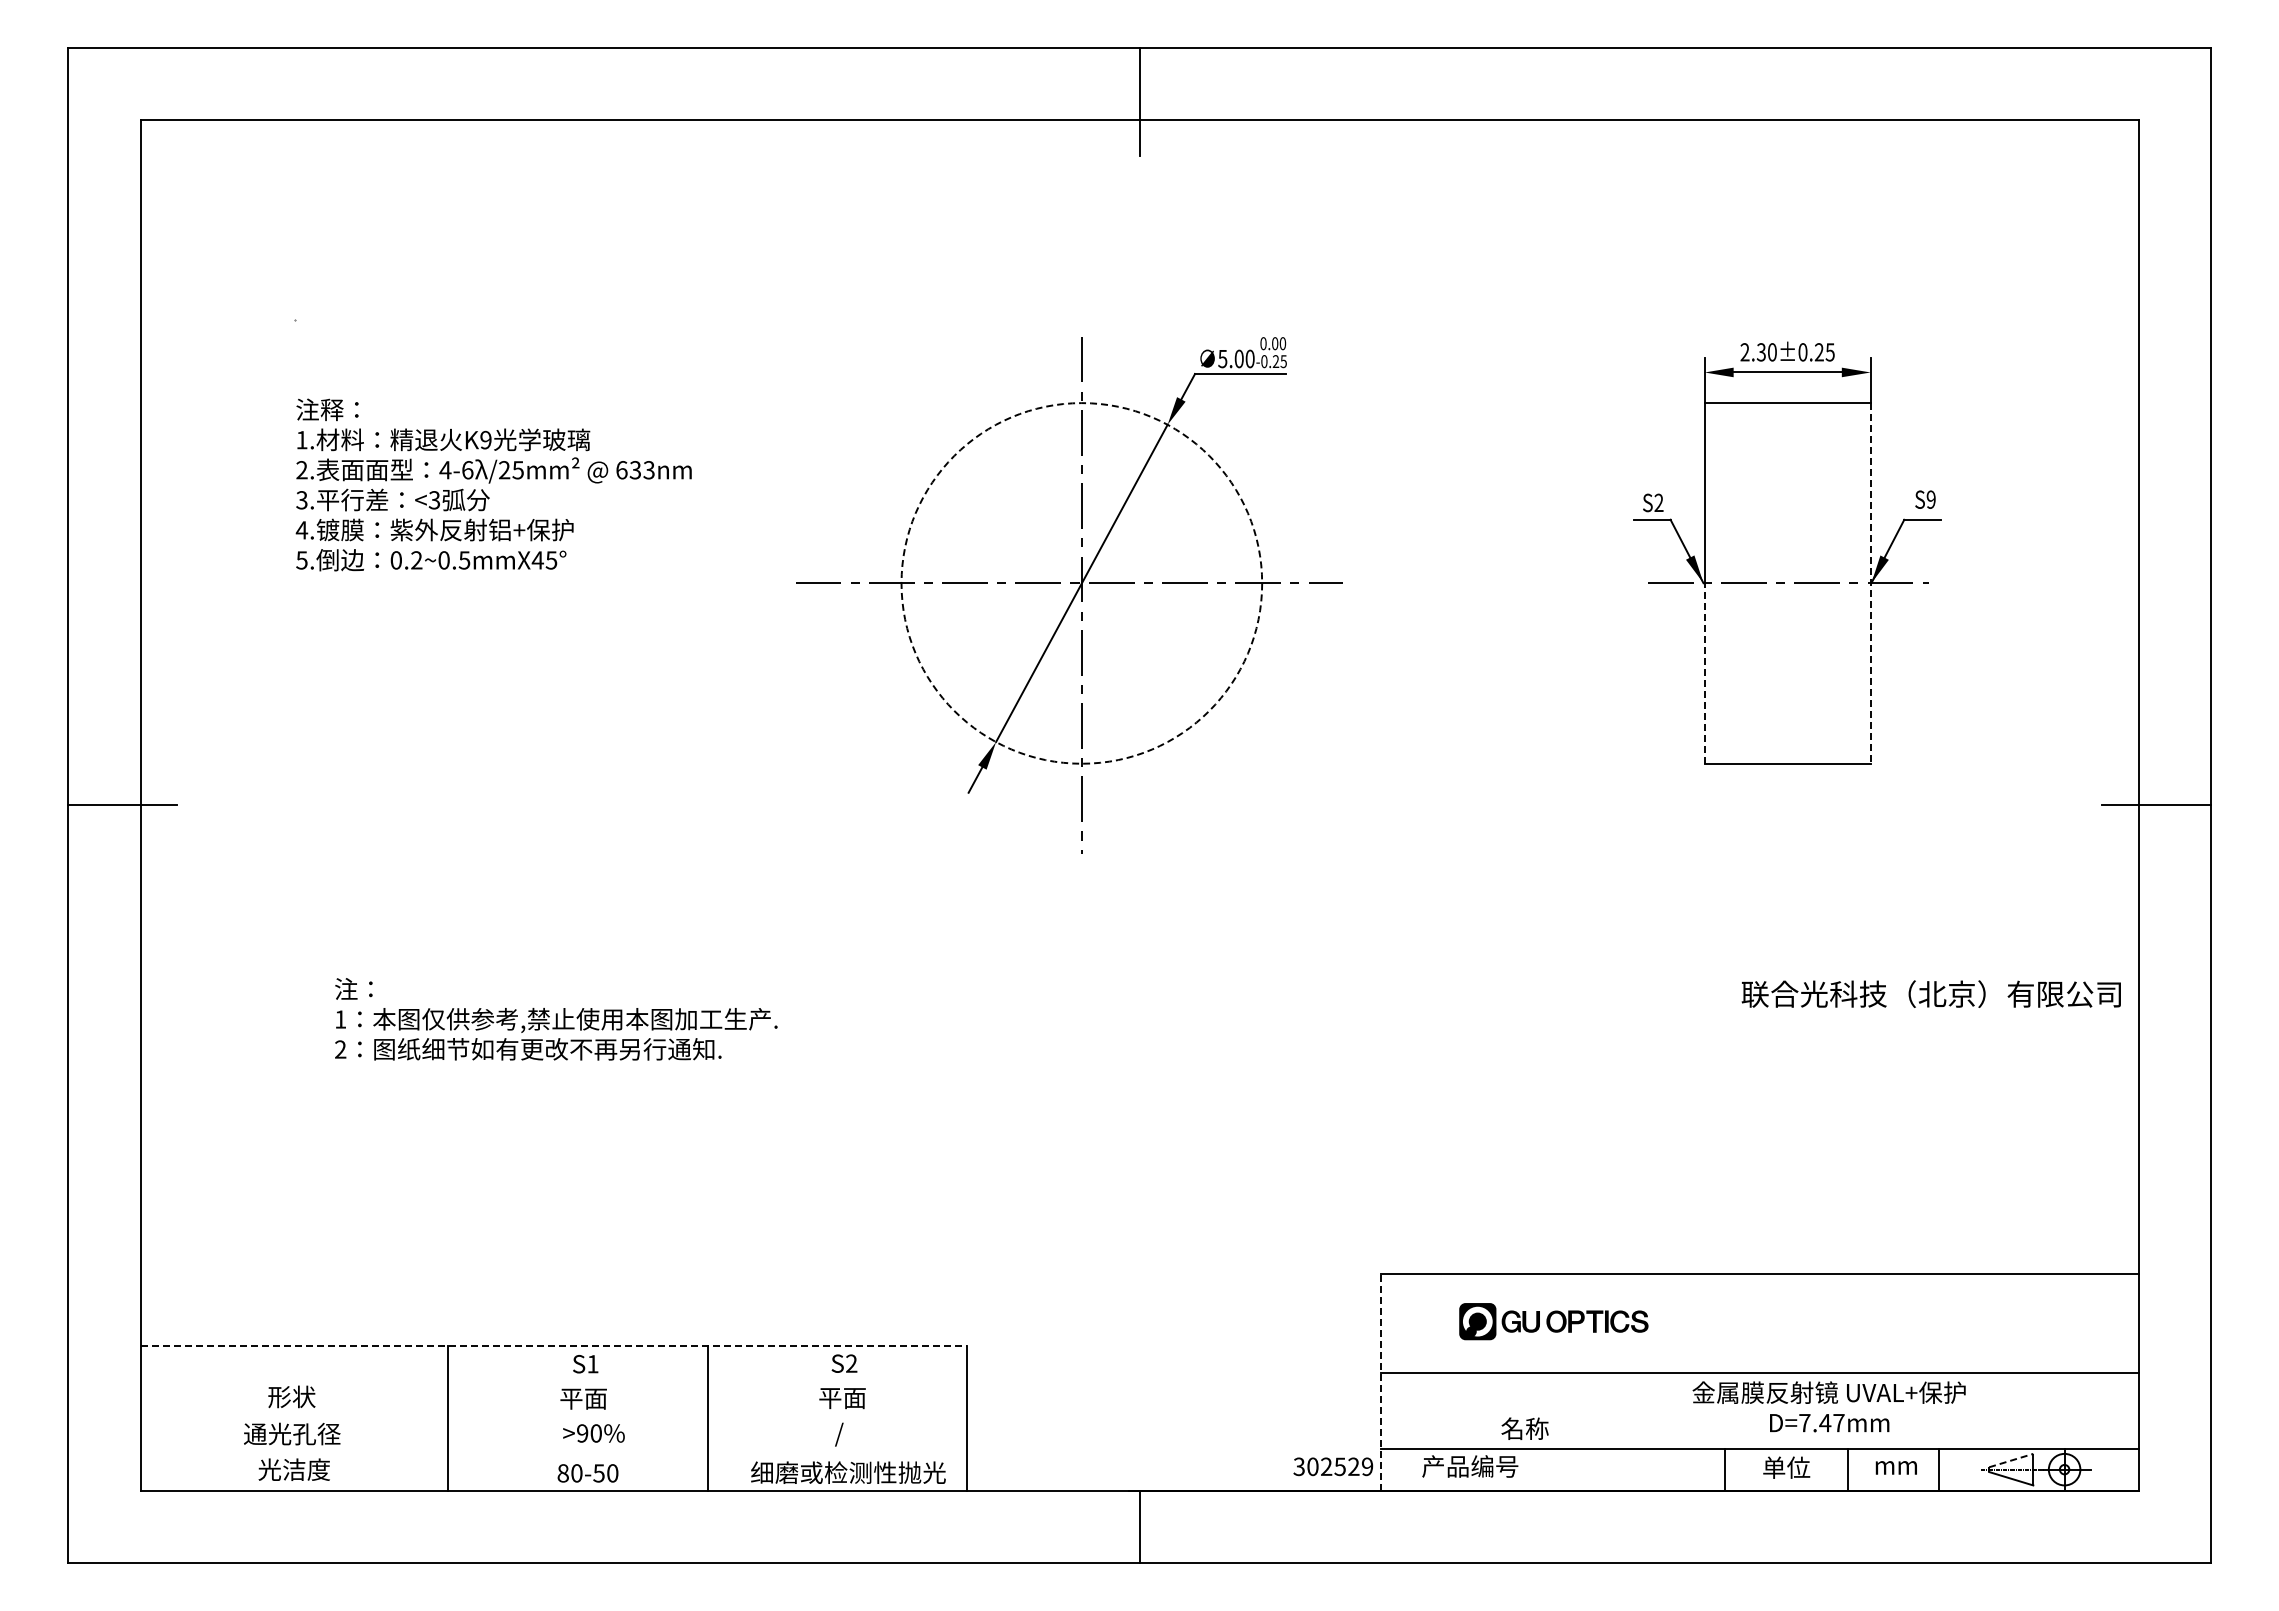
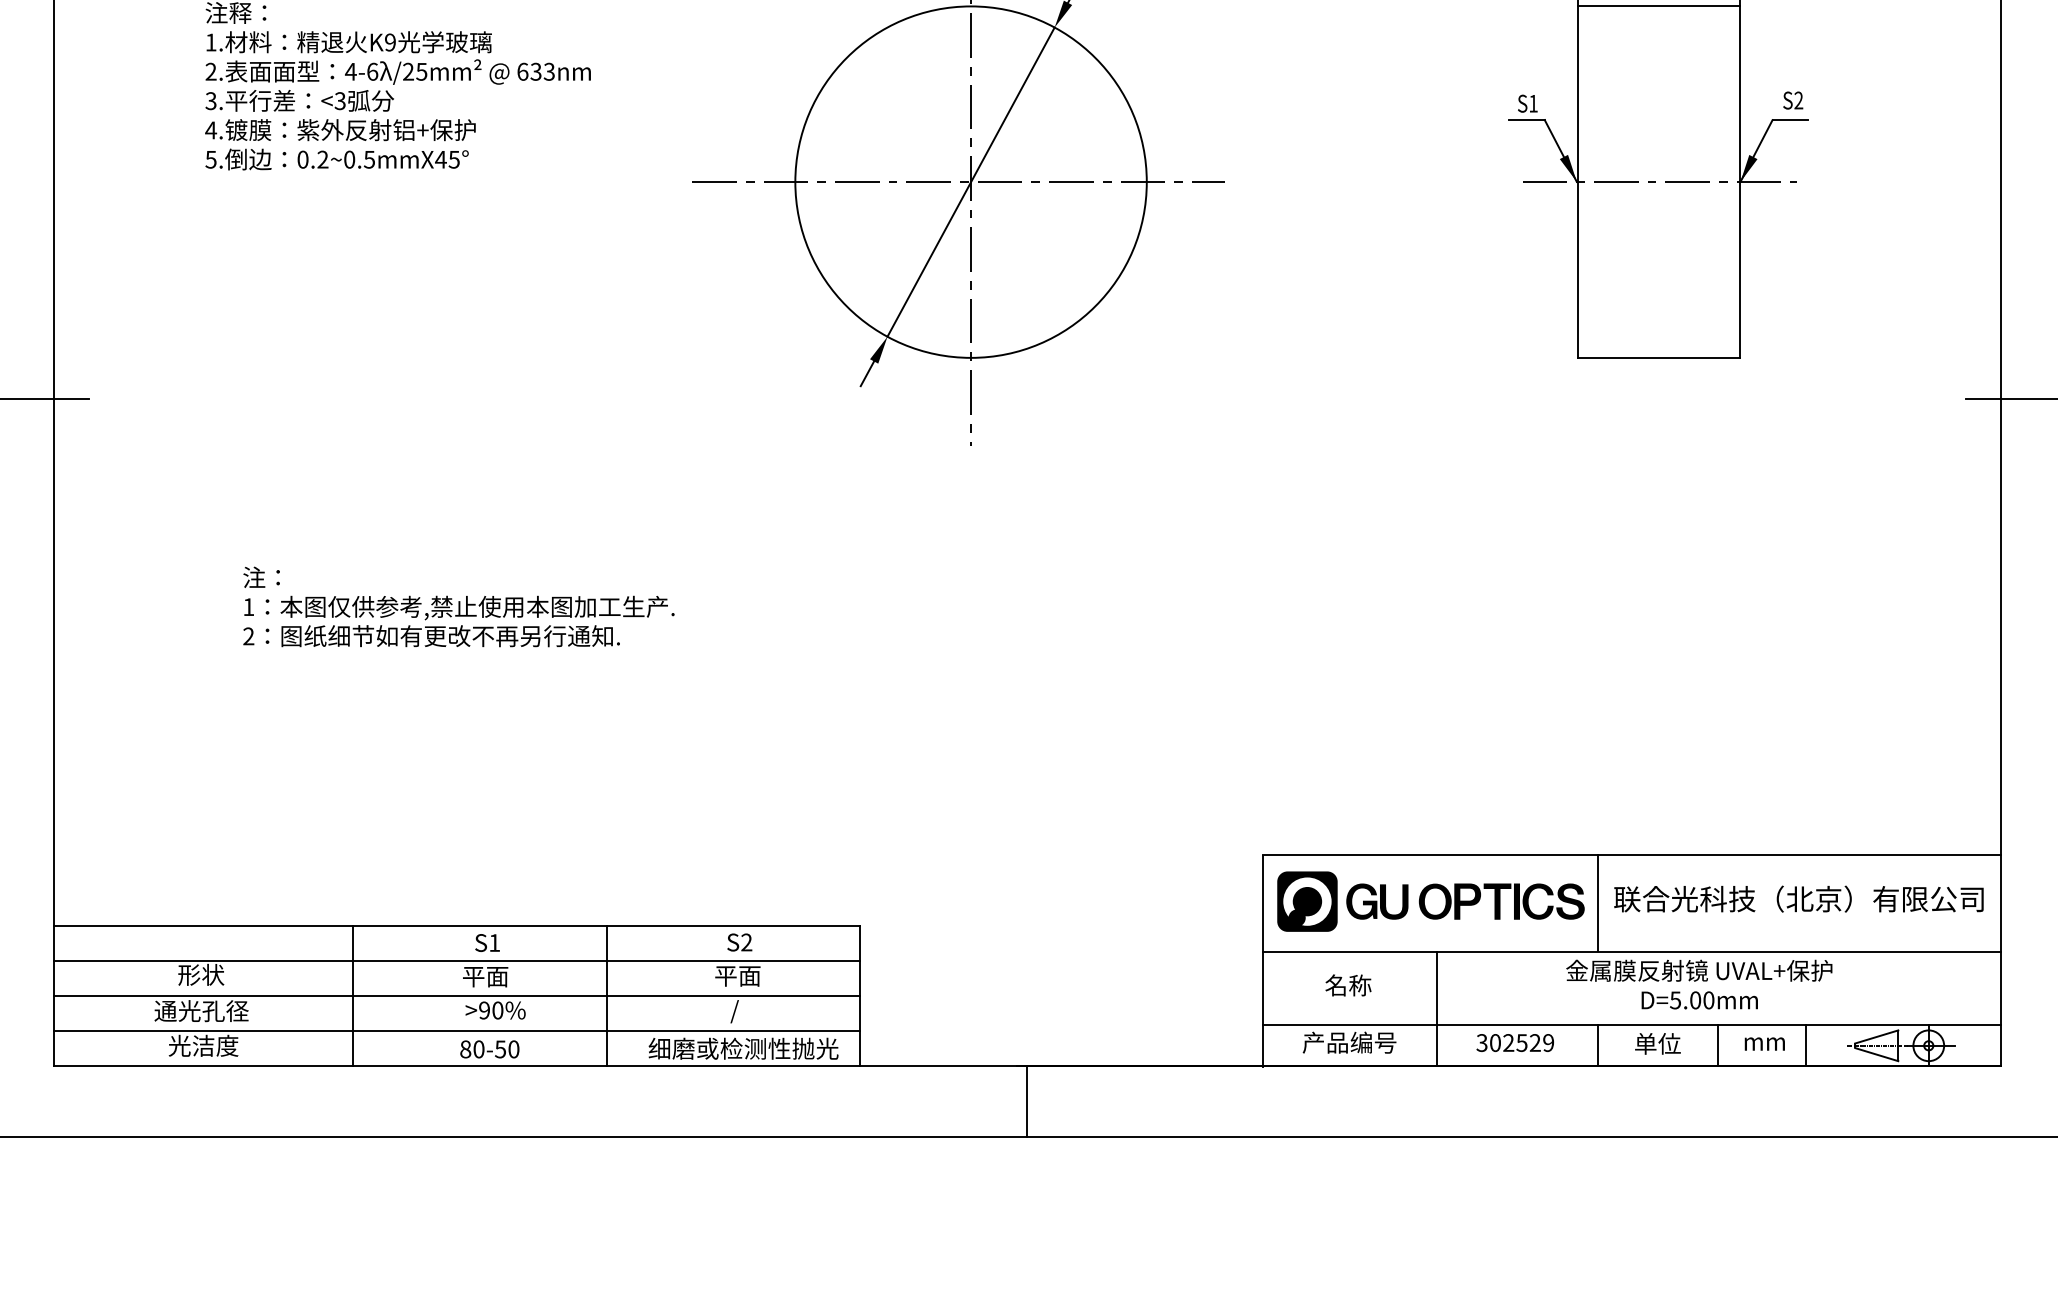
text: (1930, 499) -> (1798, 100), S9 -> S2
text: (1658, 502) -> (1533, 103), S2 -> S1
circle: (1081, 583) -> (970, 182), dashed -> solid
line: (1870, 583) -> (1739, 182), dashed -> solid
line: (1704, 673) -> (1577, 269), dashed -> solid
text: (1930, 993) -> (1798, 898), moved
part: (1553, 1321) -> (1430, 901), size x1.67
line: (1724, 1323) -> (1597, 903), added
line: (554, 1346) -> (457, 925), dashed -> solid
line: (553, 1382) -> (456, 960), added
line: (1381, 1382) -> (1263, 960), dashed -> solid
line: (553, 1418) -> (456, 995), added
text: (1821, 1422) -> (1691, 999), D=7.47mm -> D=5.00mm
text: (1524, 1428) -> (1347, 985), moved
line: (1559, 1431) -> (1436, 1008), added
line: (553, 1454) -> (456, 1031), added
line: (2011, 1460) -> (1877, 1036), dashed -> solid
text: (1333, 1466) -> (1515, 1042), moved

